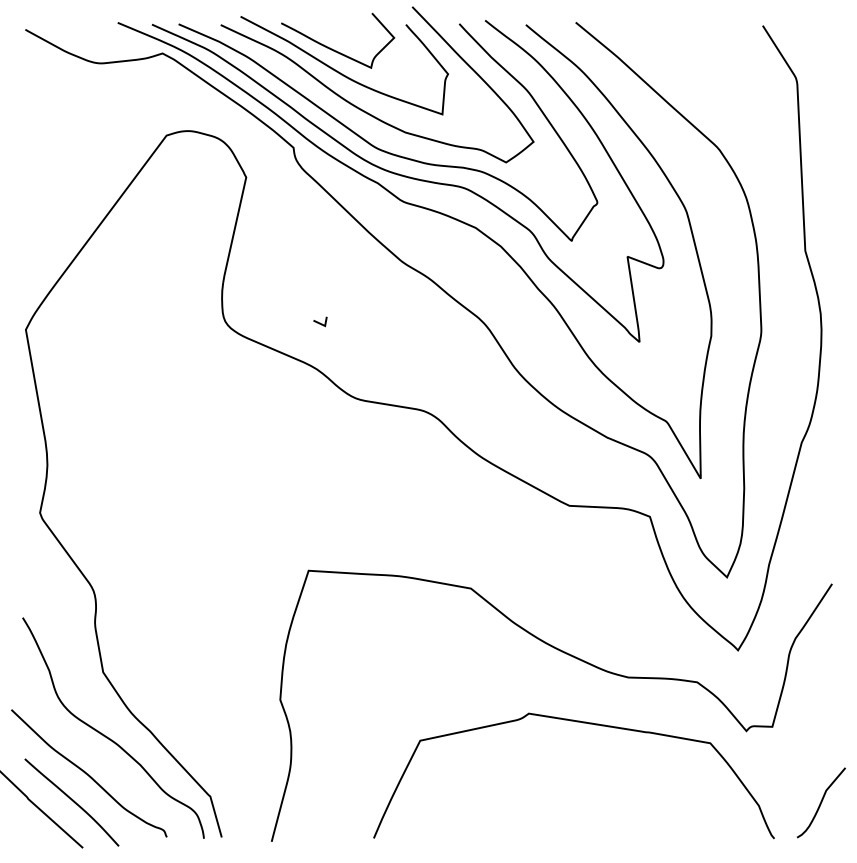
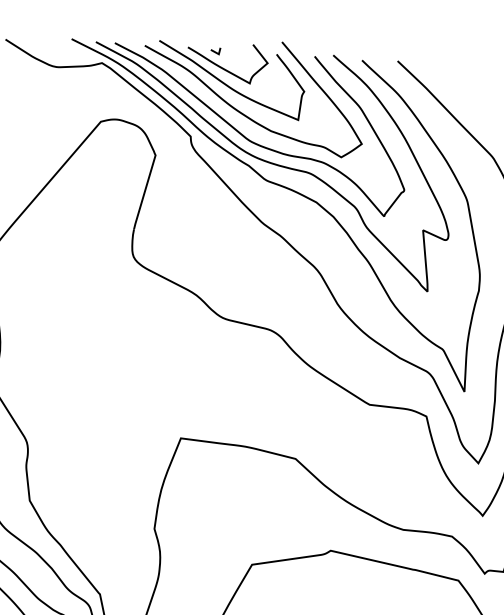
line: (320, 322) -> (215, 51), moved

